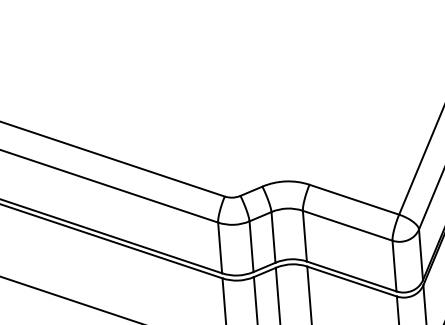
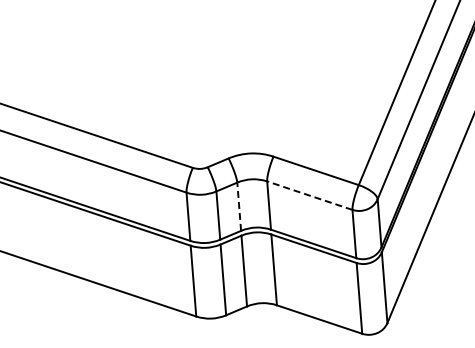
line: (347, 225) -> (309, 195), solid -> dashed
line: (273, 237) -> (239, 206), solid -> dashed

